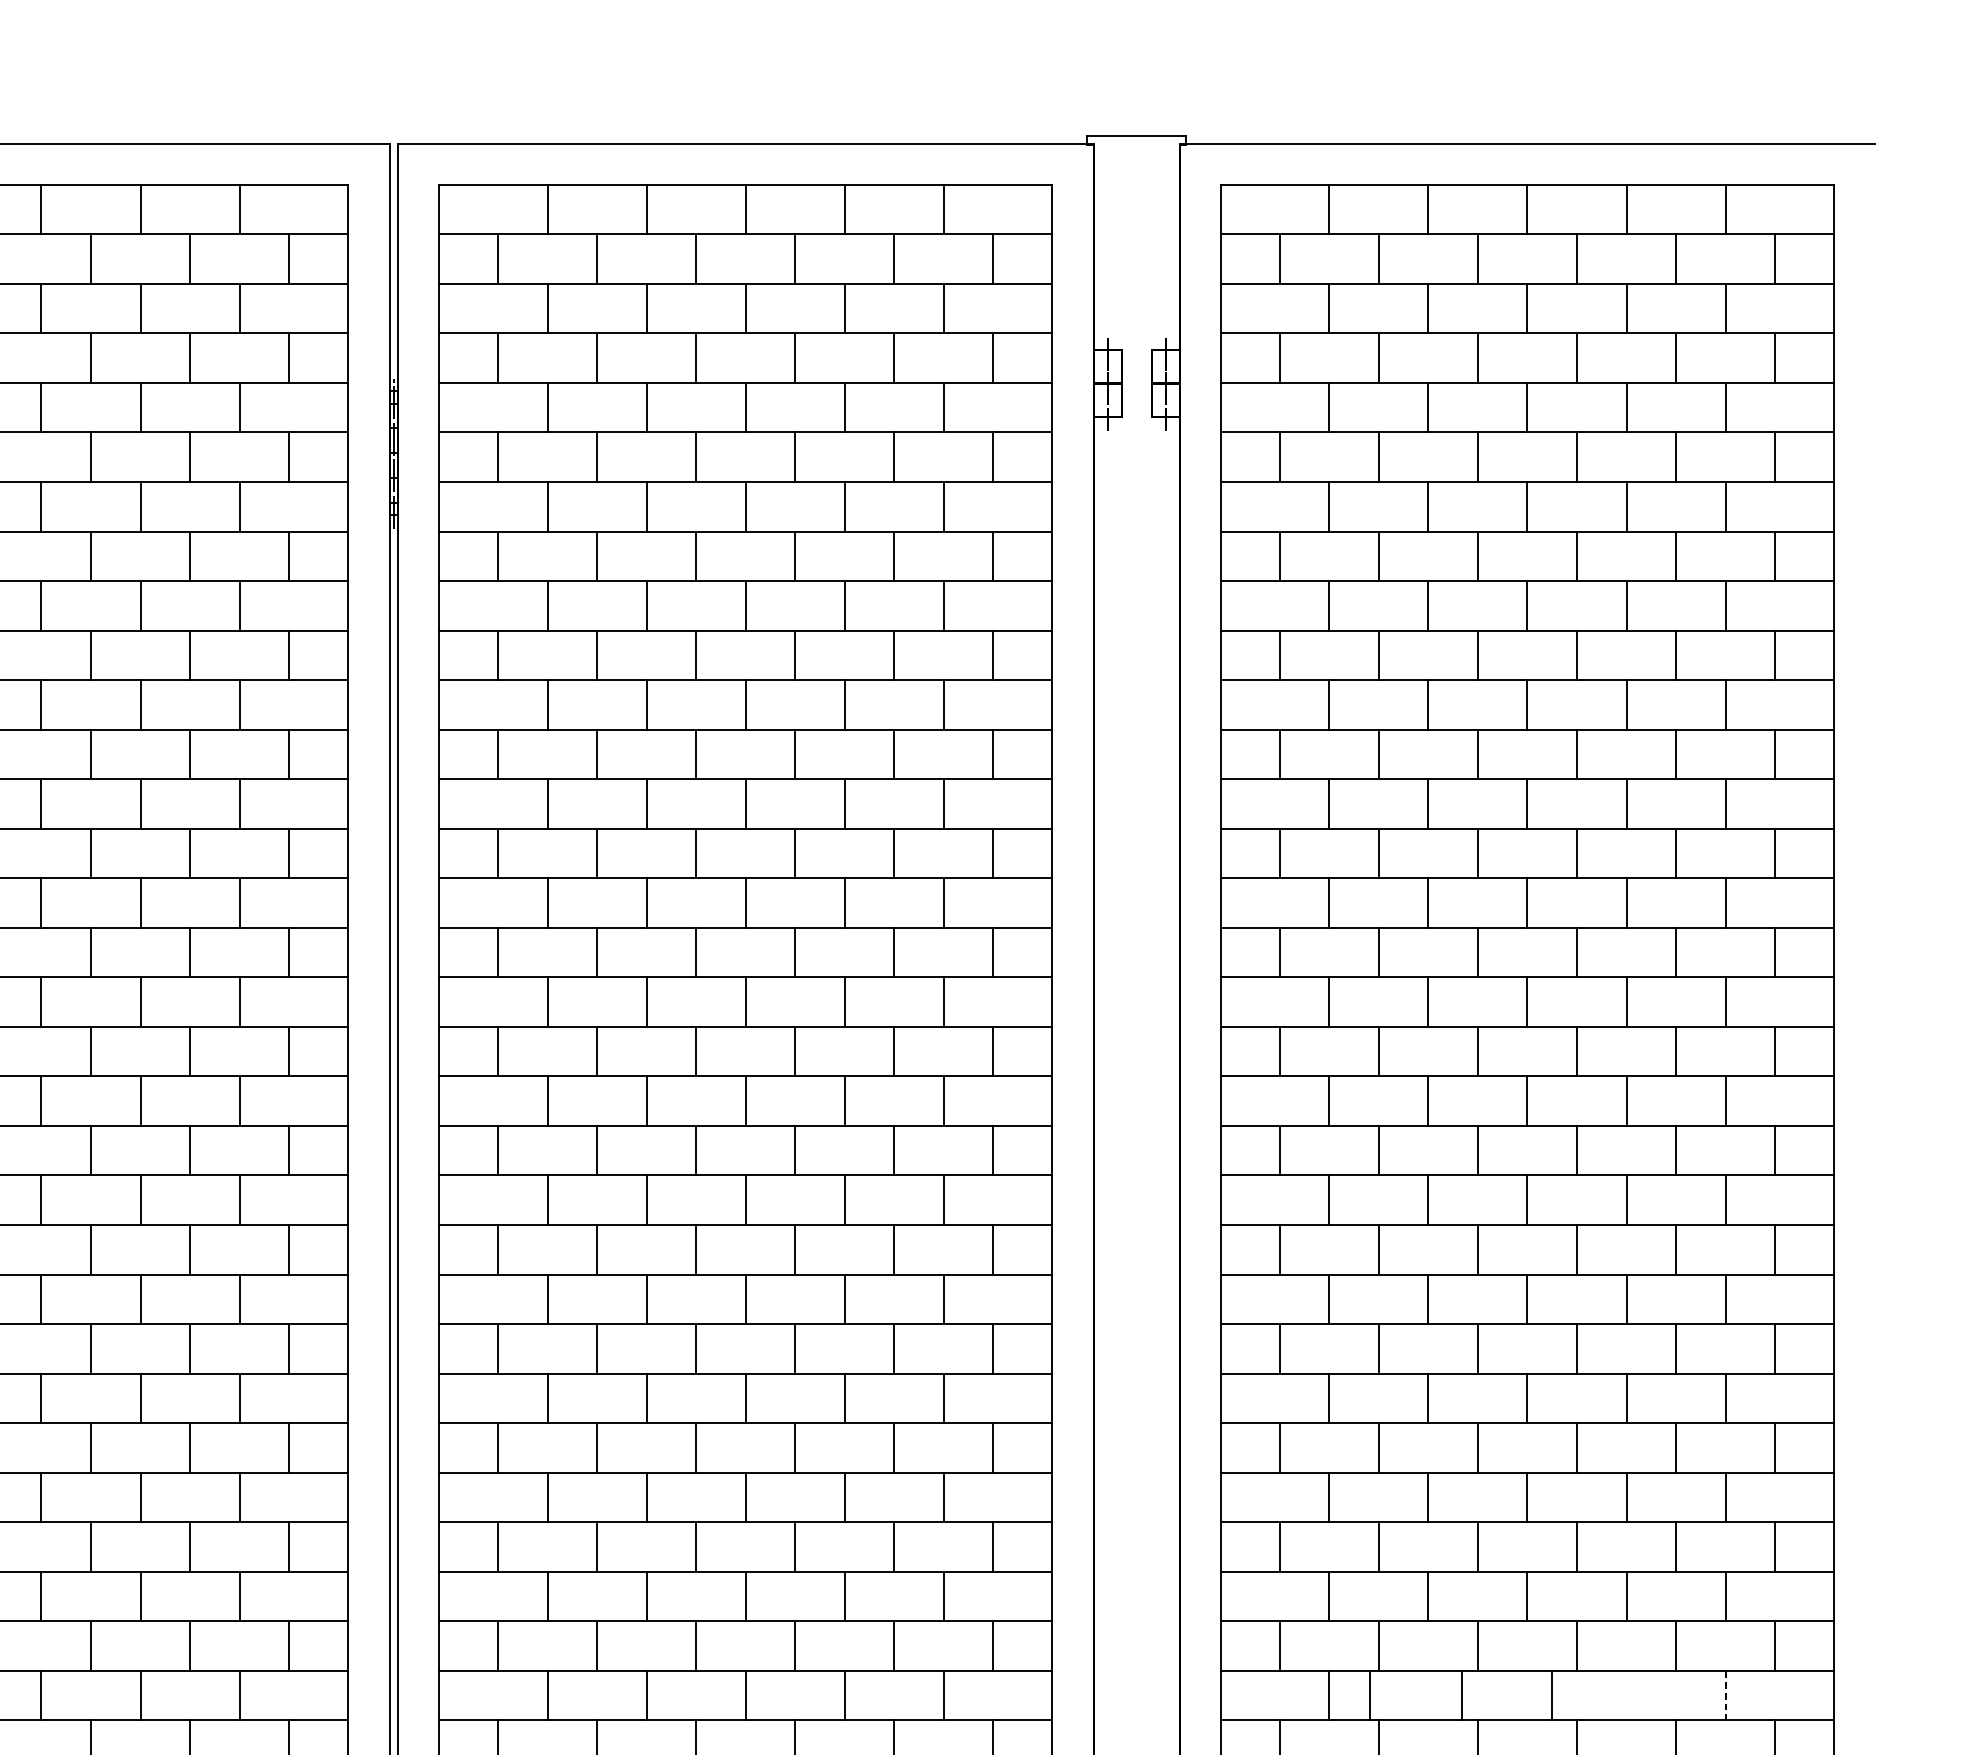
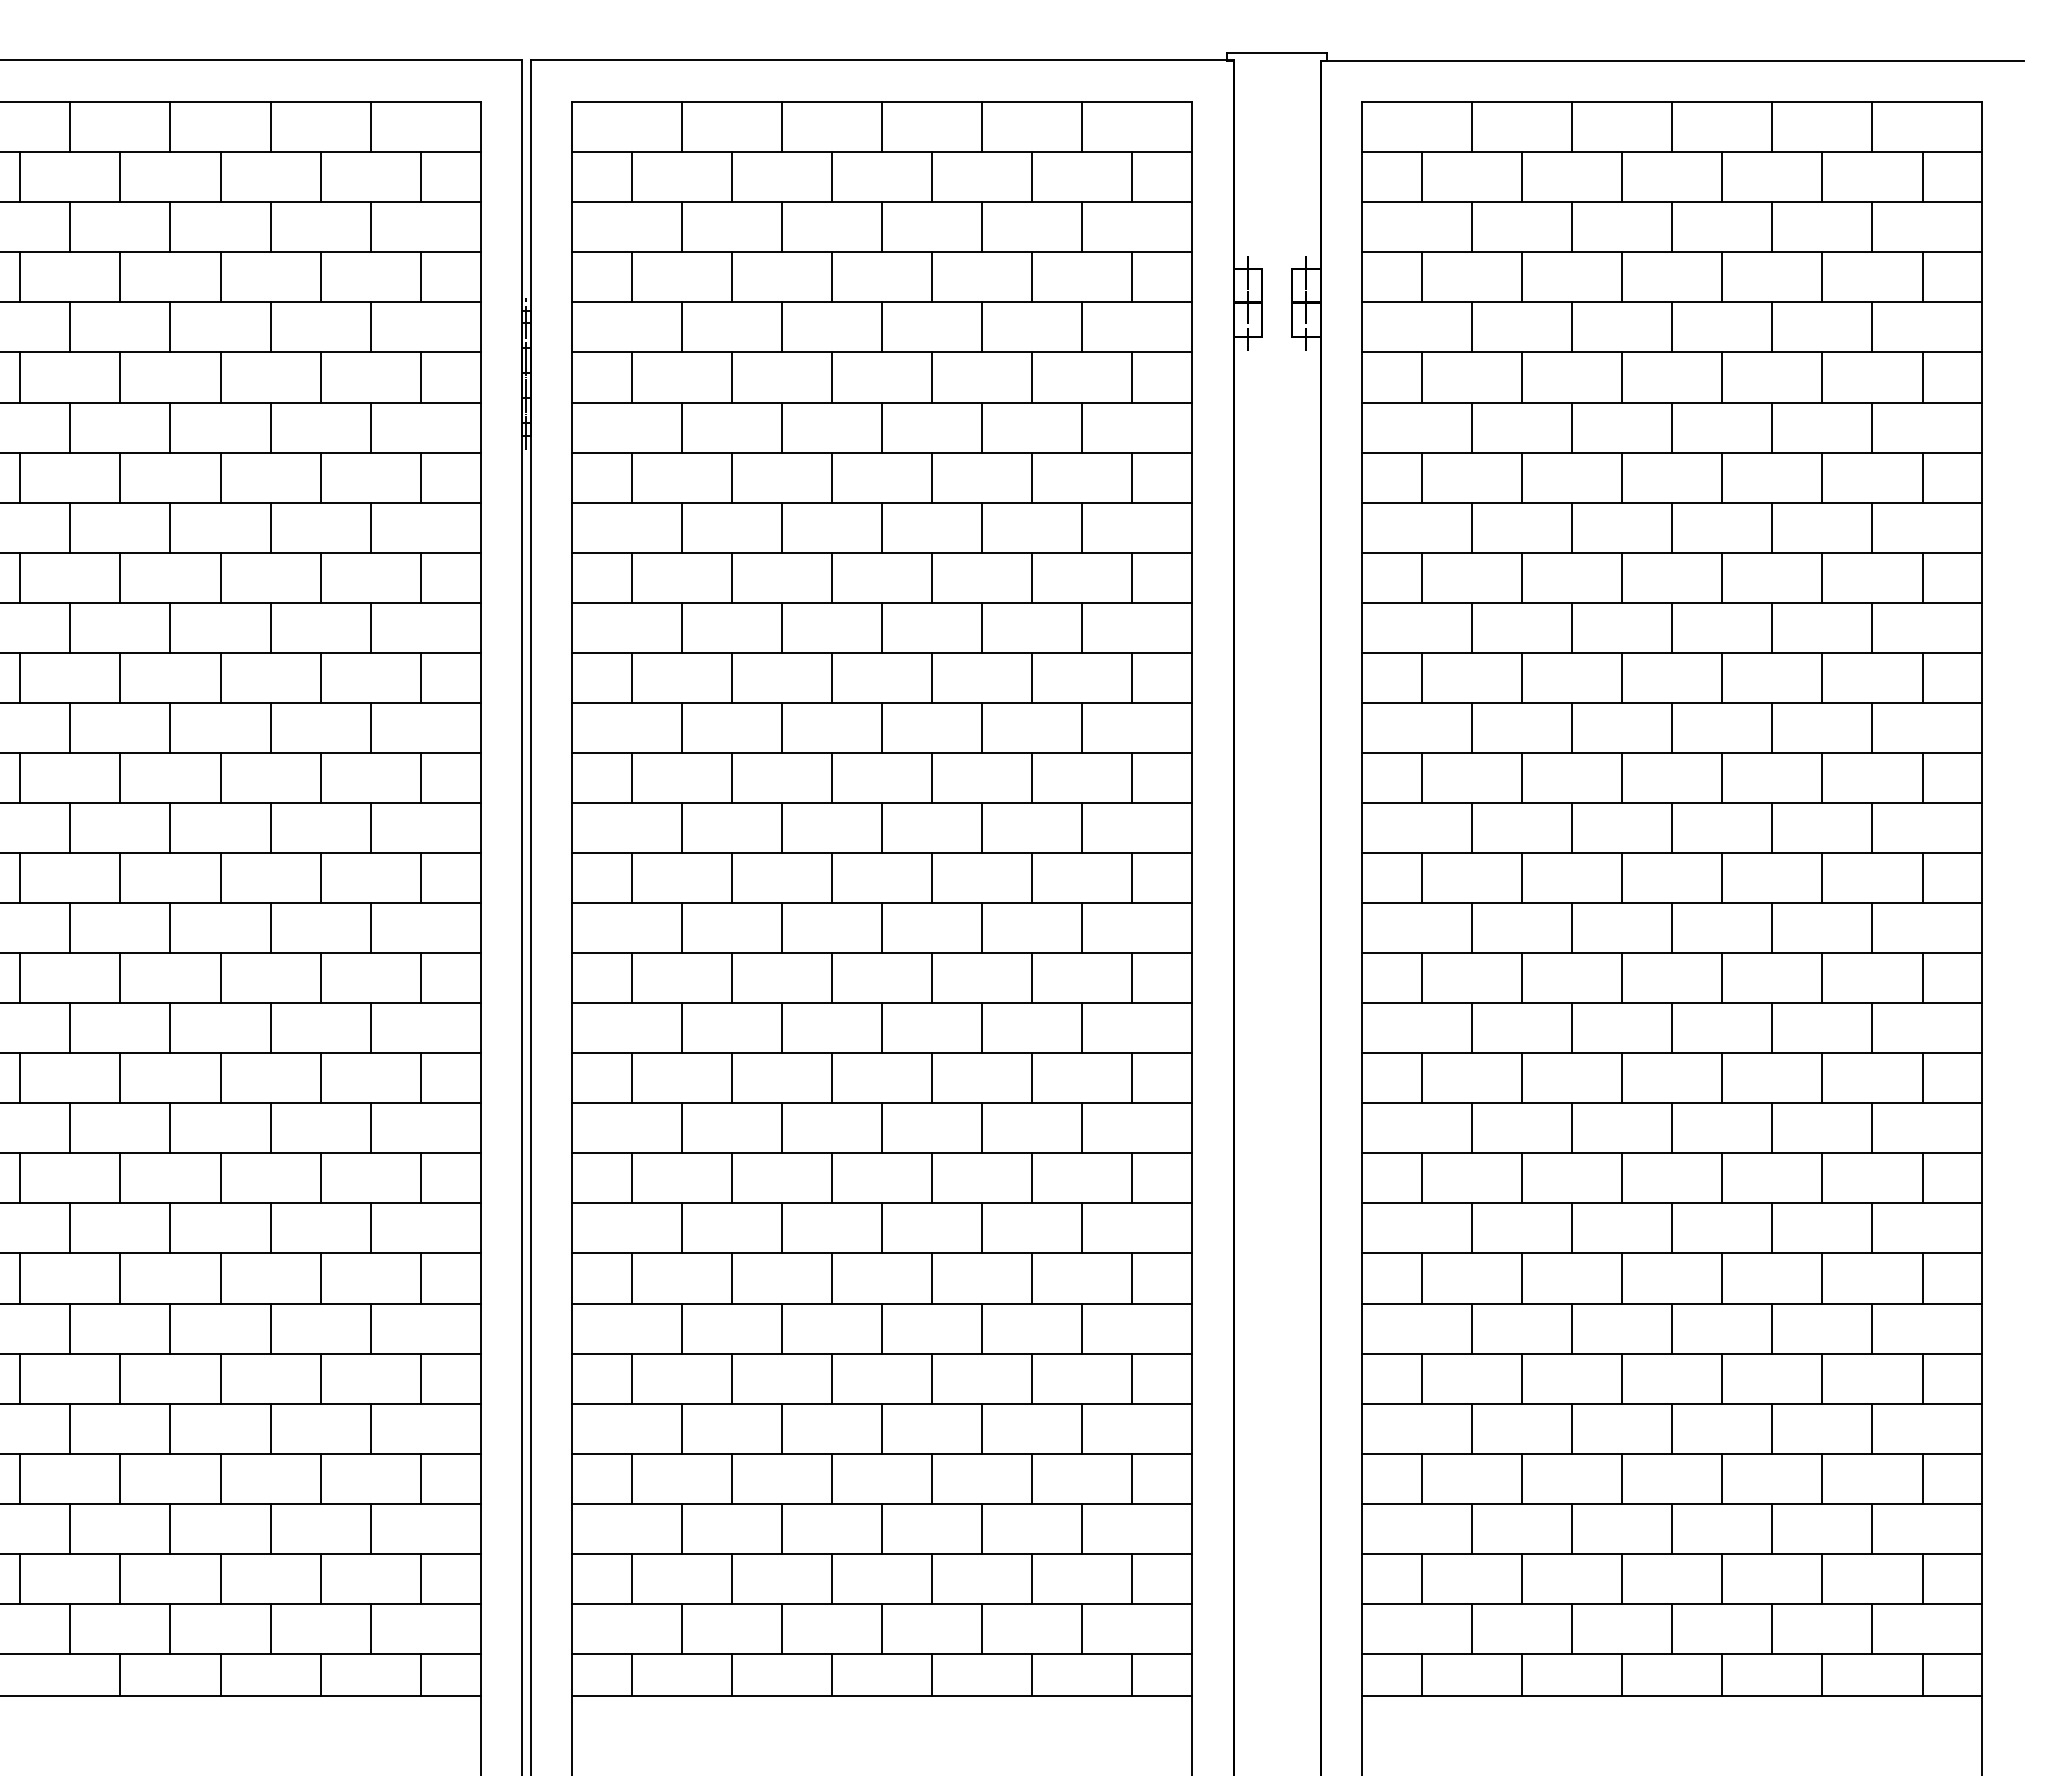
line: (1370, 1695) -> (1572, 1628), moved
line: (1462, 1695) -> (1672, 1628), moved
line: (1552, 1695) -> (1772, 1628), moved
line: (1725, 1696) -> (1872, 1629), dashed -> solid

